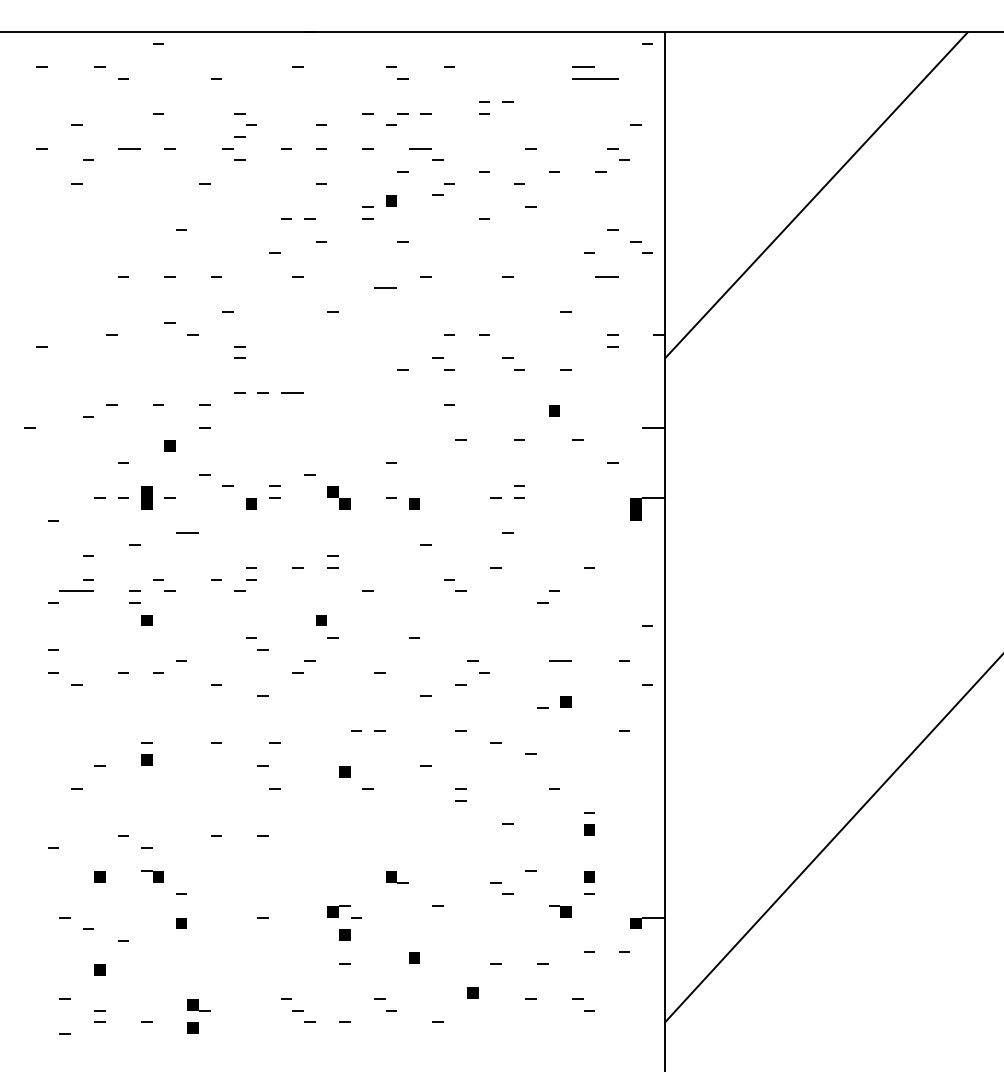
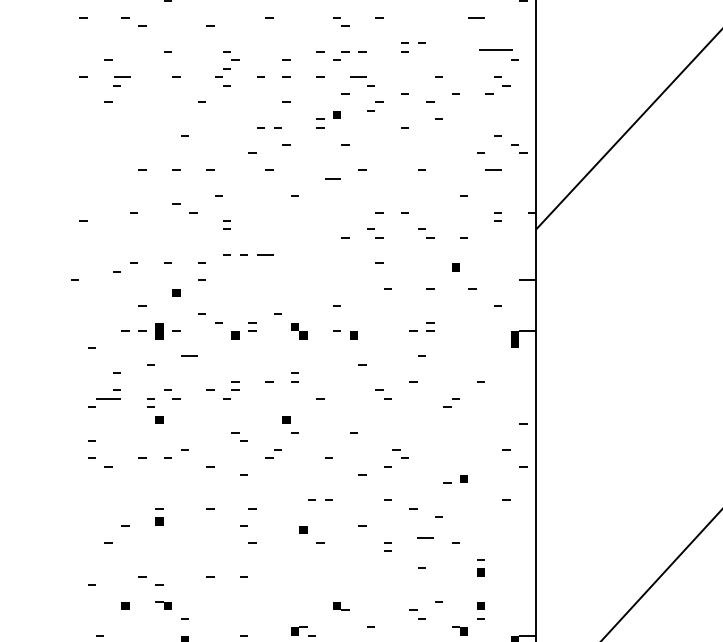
line: (595, 78) -> (495, 49), moved
line: (129, 148) -> (122, 76), moved
line: (560, 660) -> (426, 537), moved

